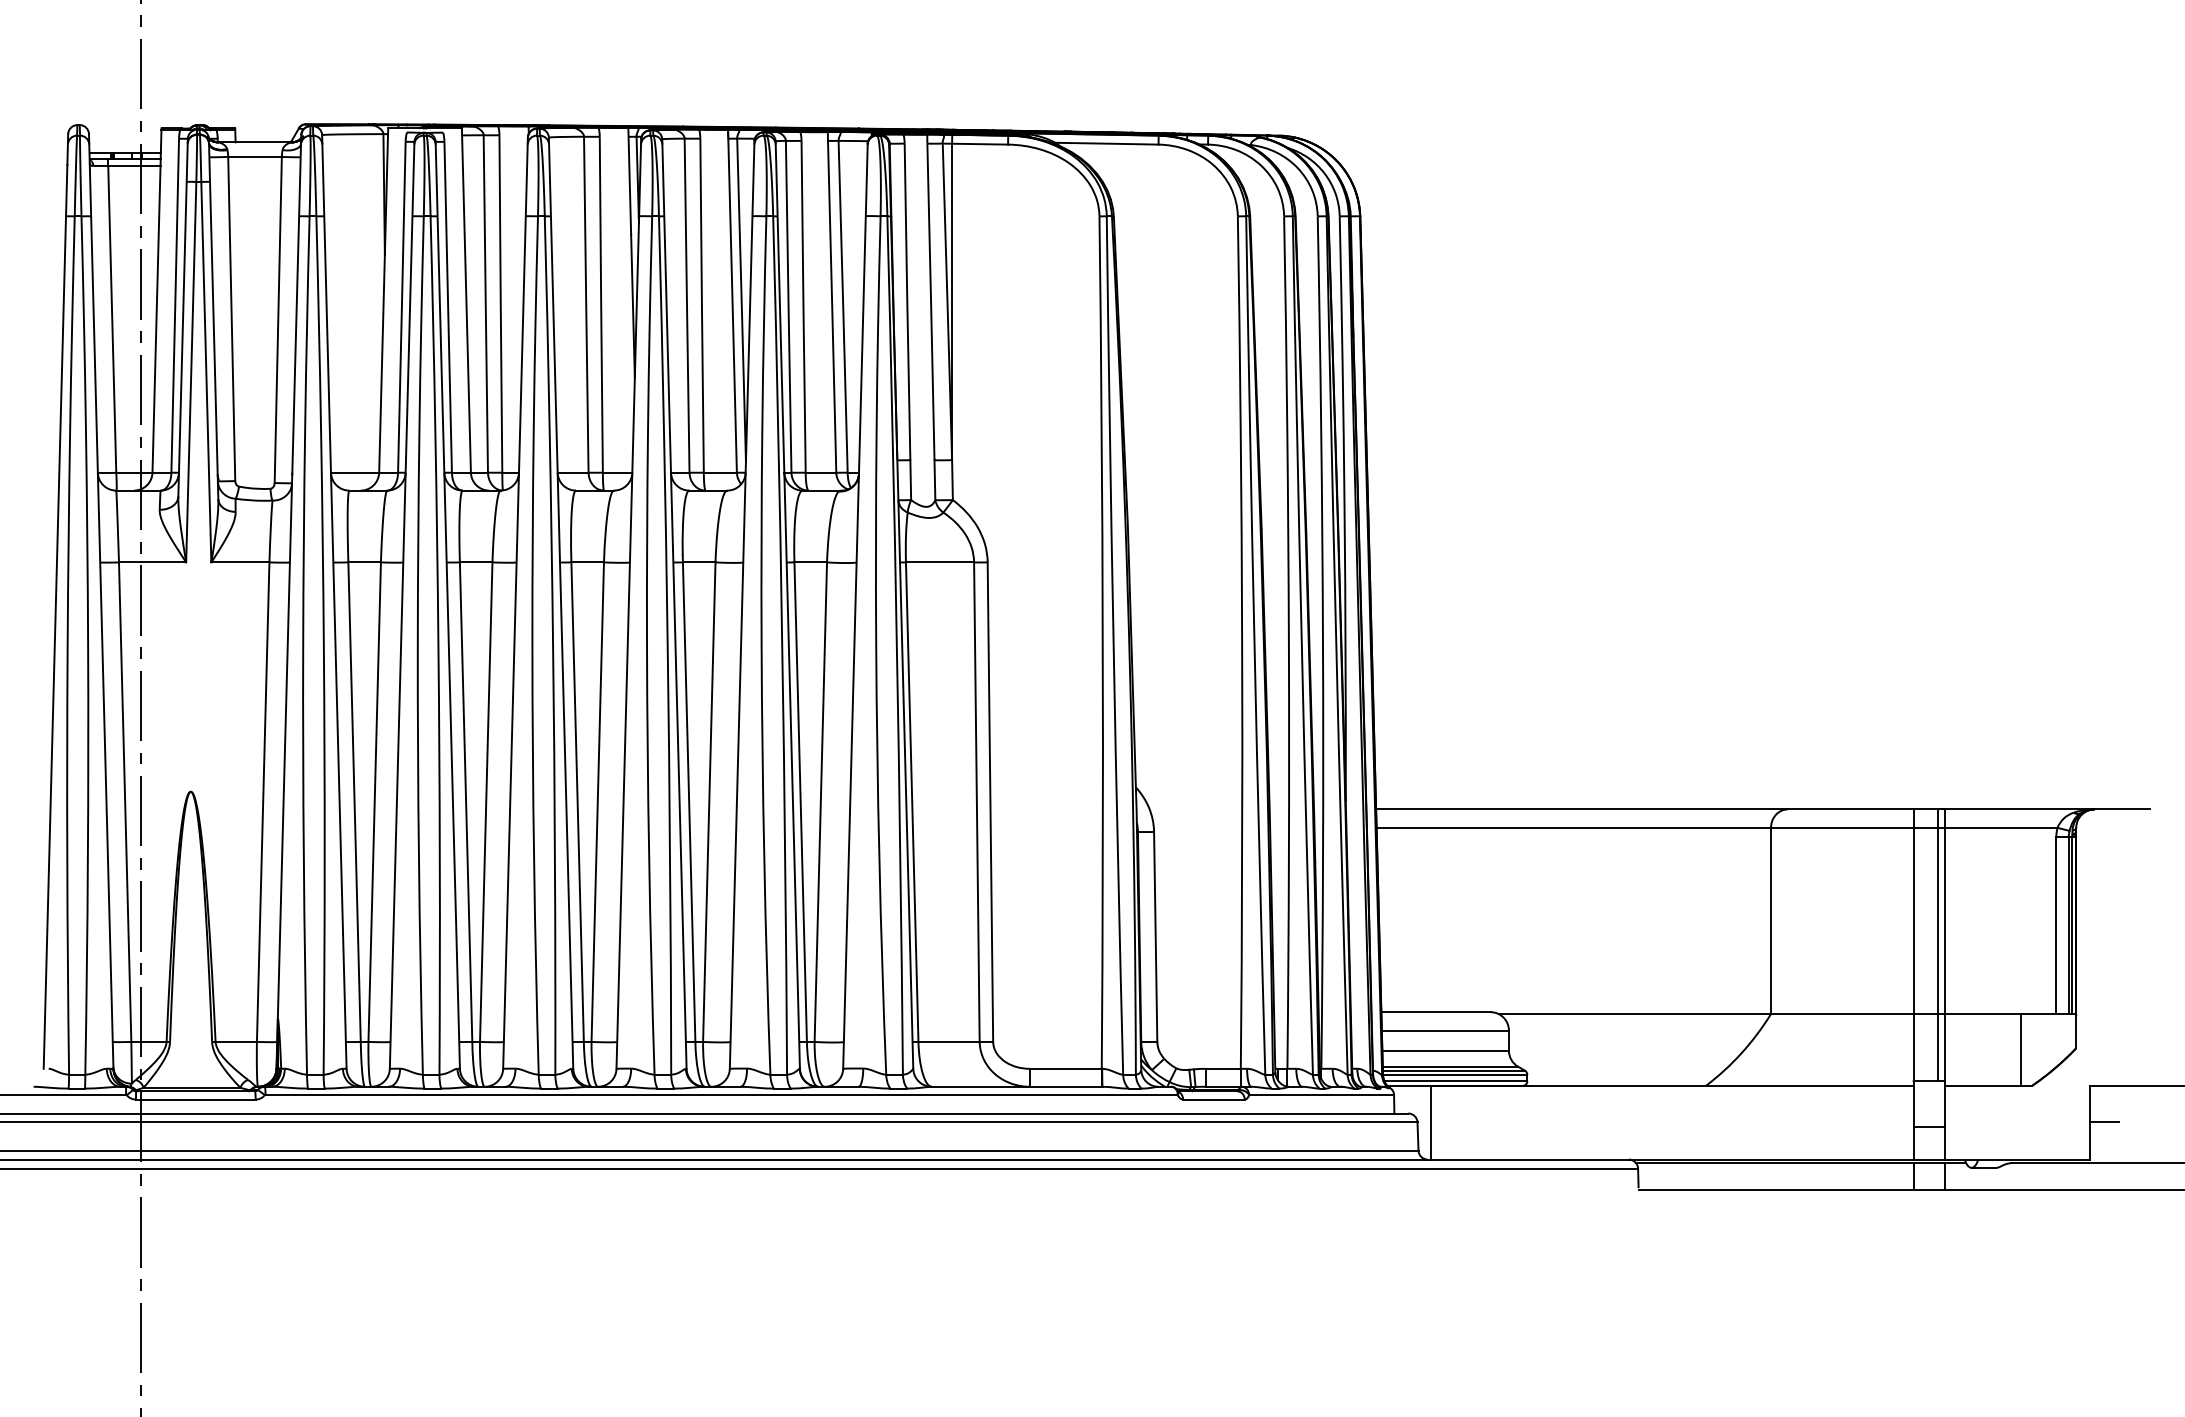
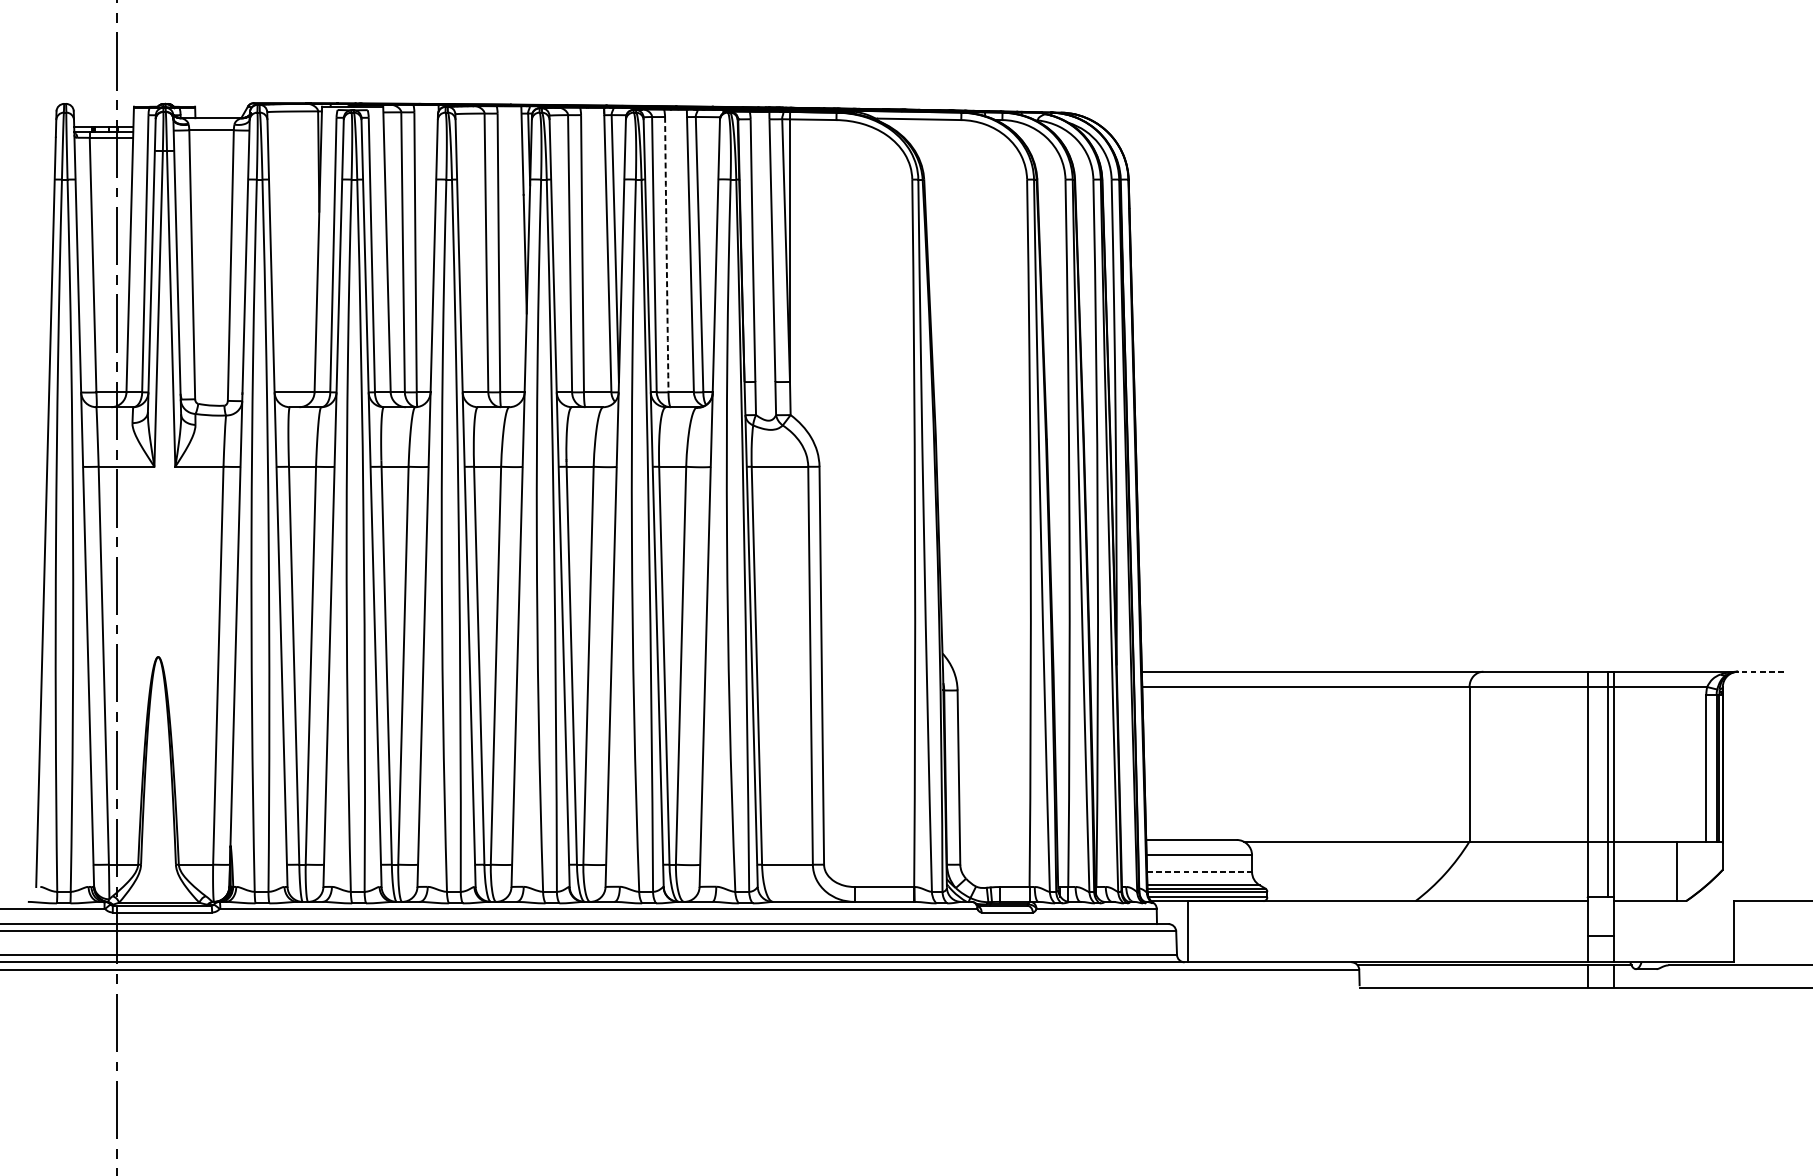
arc: (803, 306) -> (666, 254), solid -> dashed
line: (2122, 809) -> (1761, 671), solid -> dashed
line: (1446, 1050) -> (1200, 871), solid -> dashed
line: (2104, 1121) -> (1746, 930), removed

